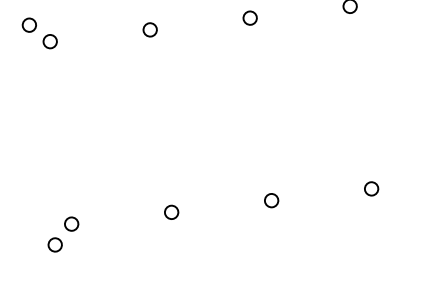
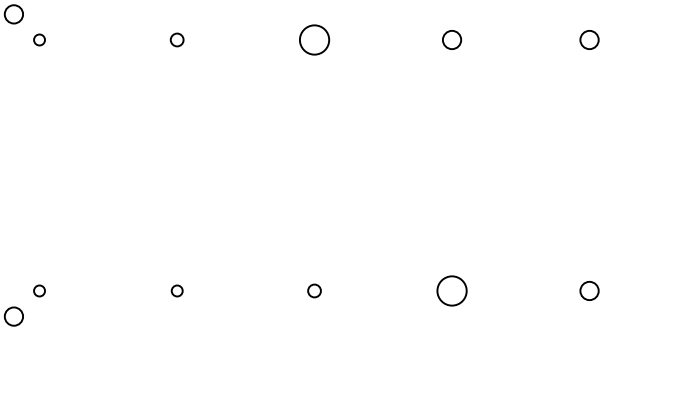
circle: (250, 17) -> (314, 39), size x1.6
circle: (150, 29) -> (177, 39), size x0.7
circle: (50, 41) -> (39, 39), size x0.6
circle: (371, 188) -> (451, 290), size x1.6
circle: (271, 200) -> (314, 290), size x0.7
circle: (171, 212) -> (177, 290), size x0.6
circle: (71, 223) -> (39, 290), size x0.6

